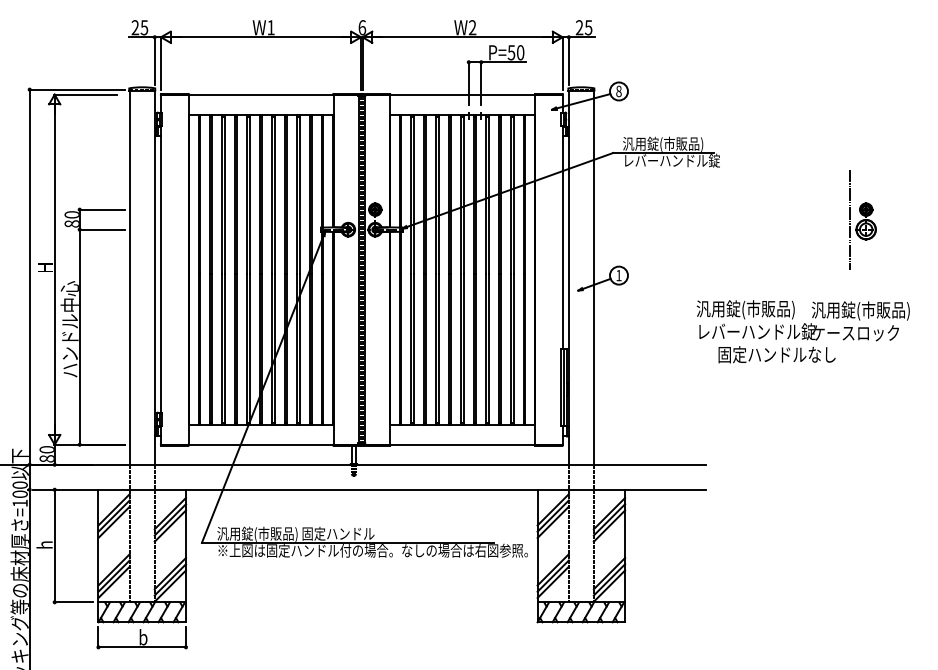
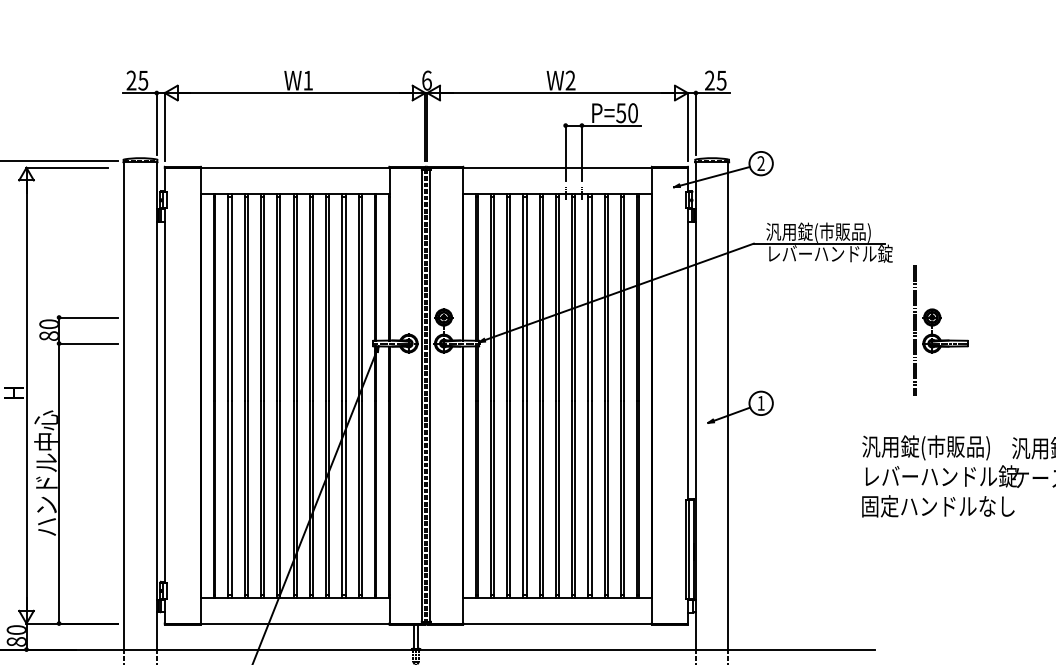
text: (618, 91) -> (760, 163), 8 -> 2
part: (756, 219) -> (940, 330), added
text: (776, 354) -> (937, 506), moved

